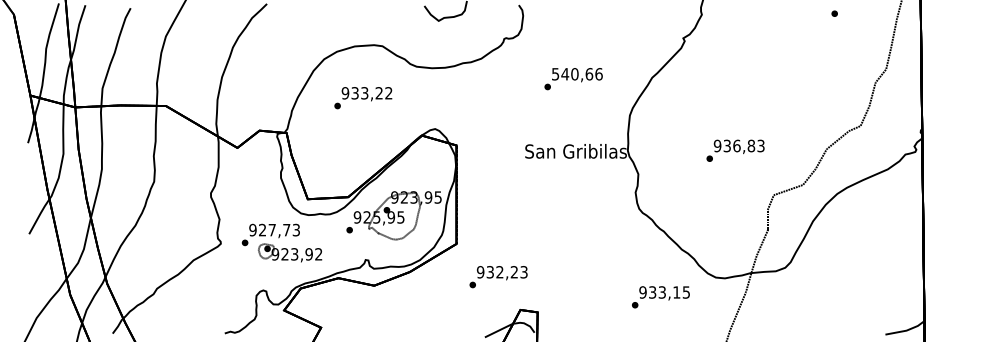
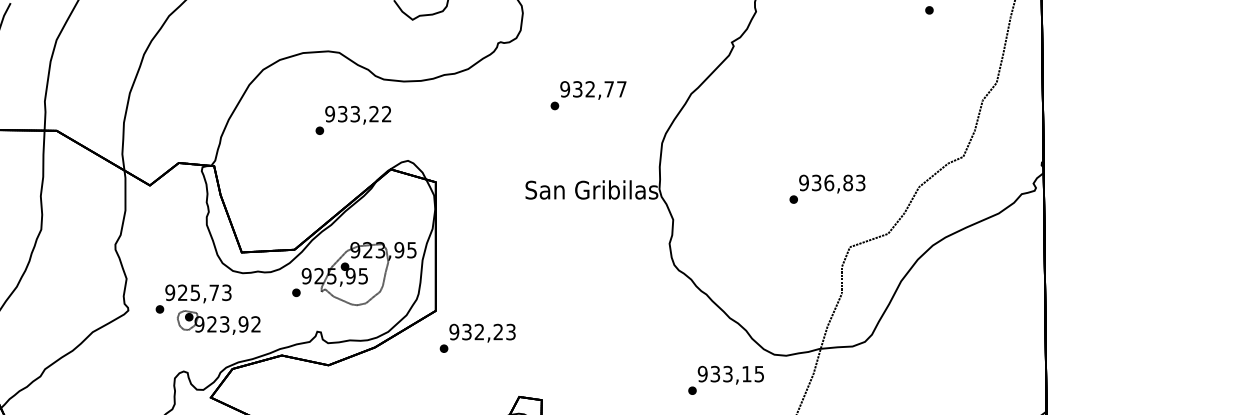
text: (576, 74) -> (592, 89), 540,66 -> 932,77
text: (363, 98) -> (353, 120), moved
text: (735, 150) -> (827, 188), moved
text: (271, 230) -> (194, 293), 927,73 -> 925,73
text: (498, 277) -> (477, 338), moved
text: (660, 297) -> (725, 380), moved

